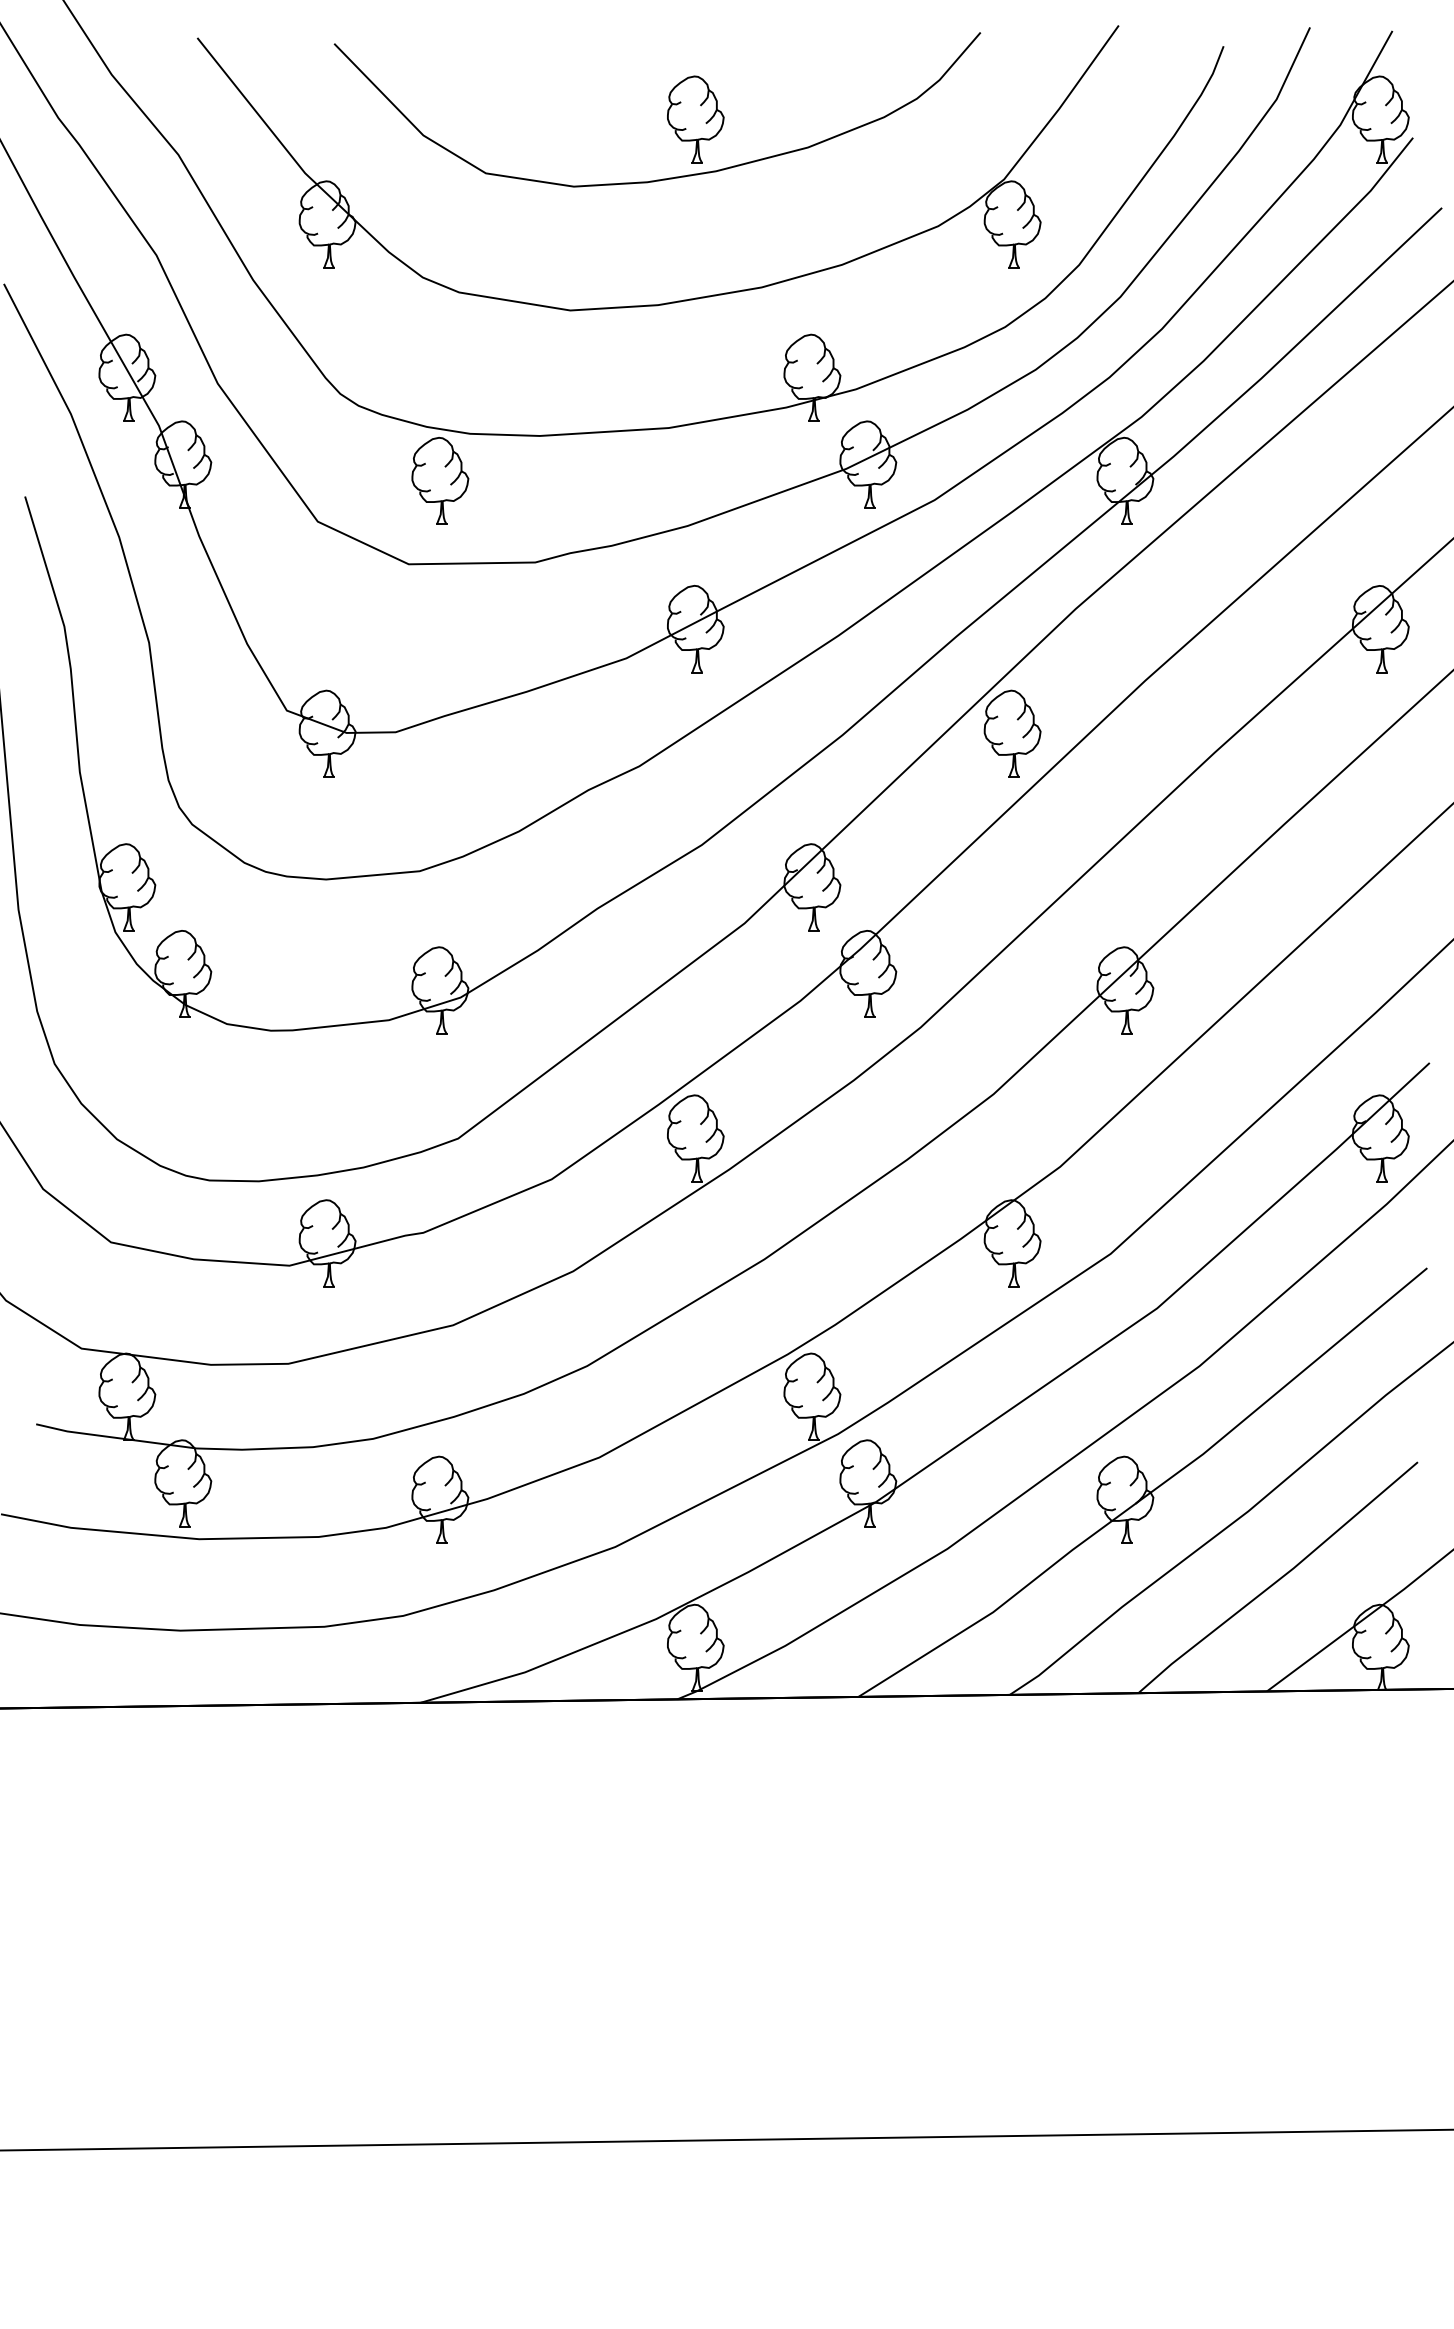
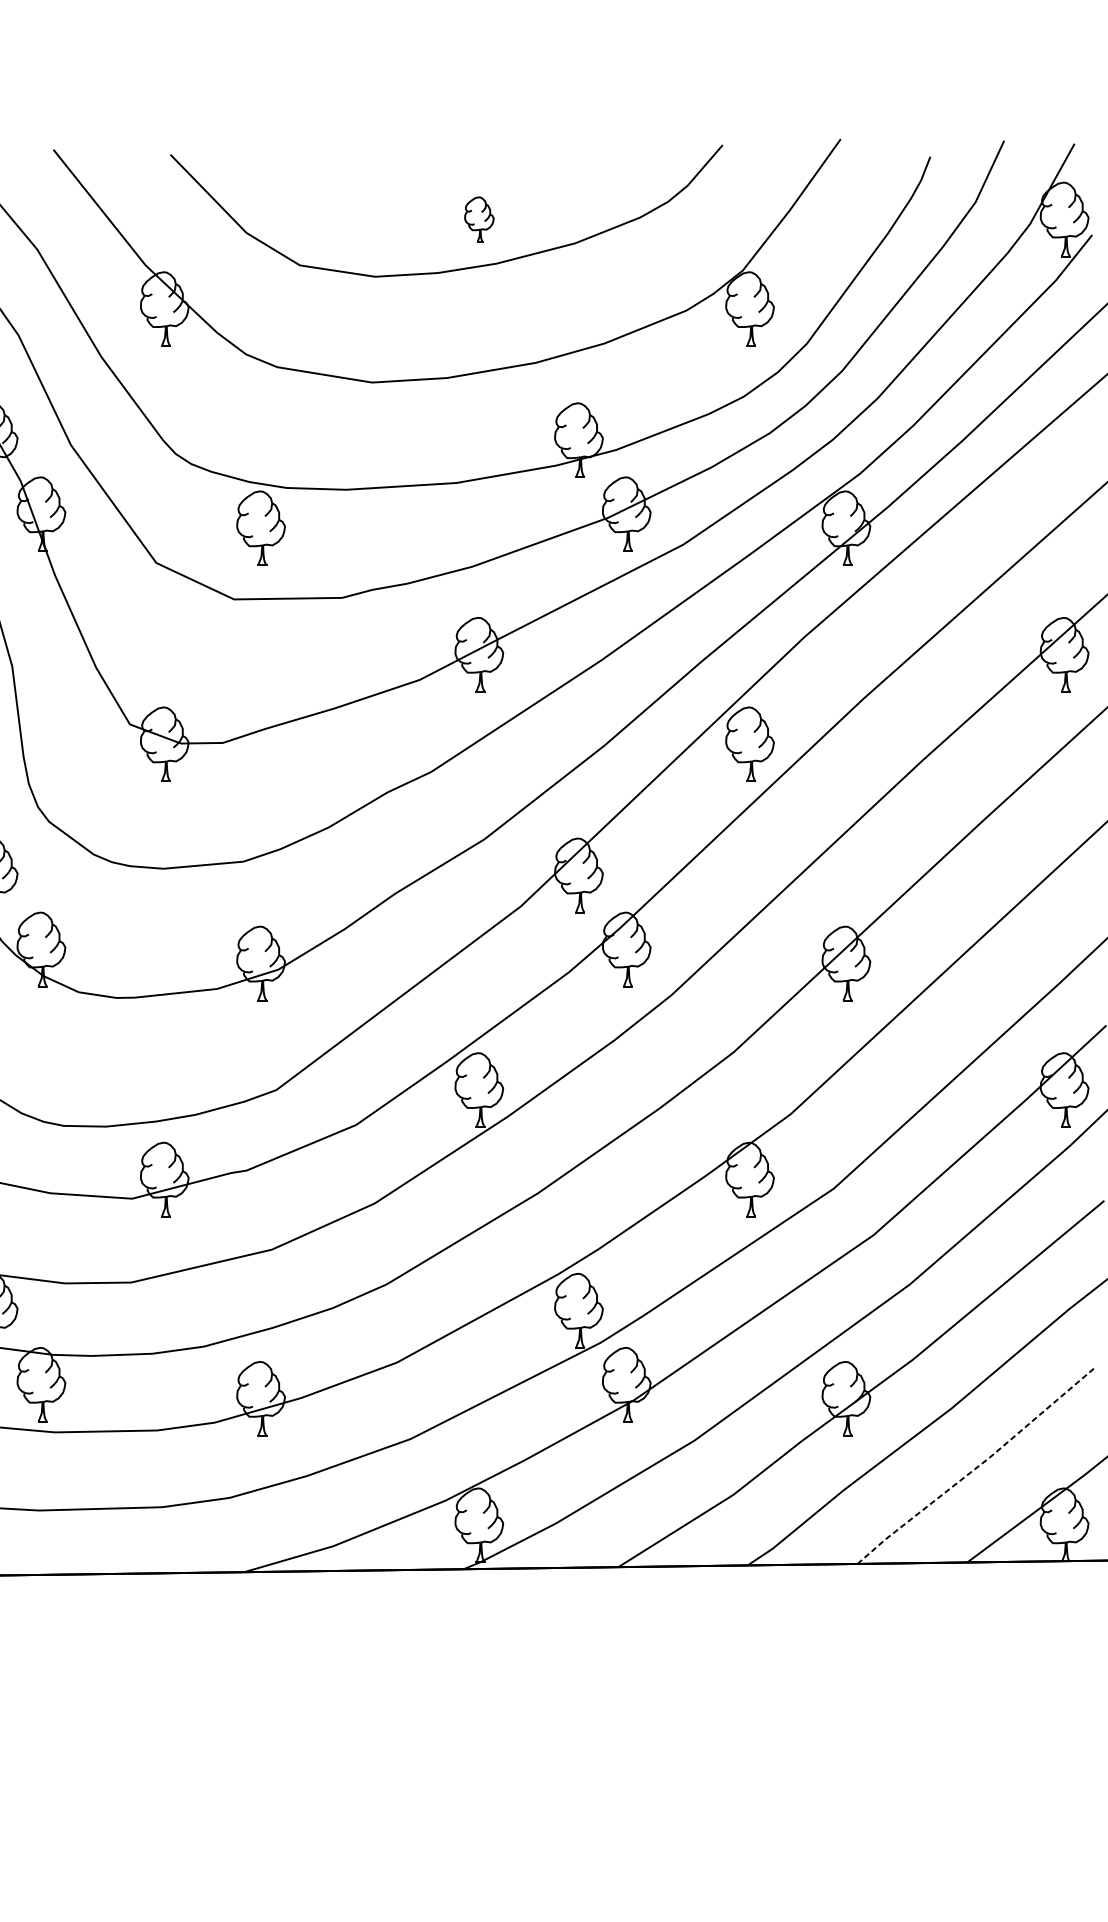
part: (695, 119) -> (479, 219), size x0.6
line: (1279, 1579) -> (978, 1466), solid -> dashed

